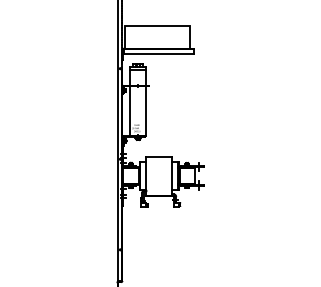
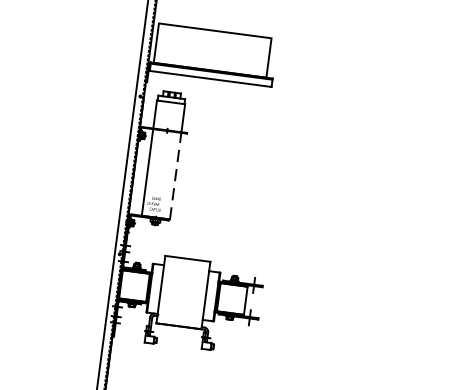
line: (146, 111) -> (176, 177), solid -> dashed

